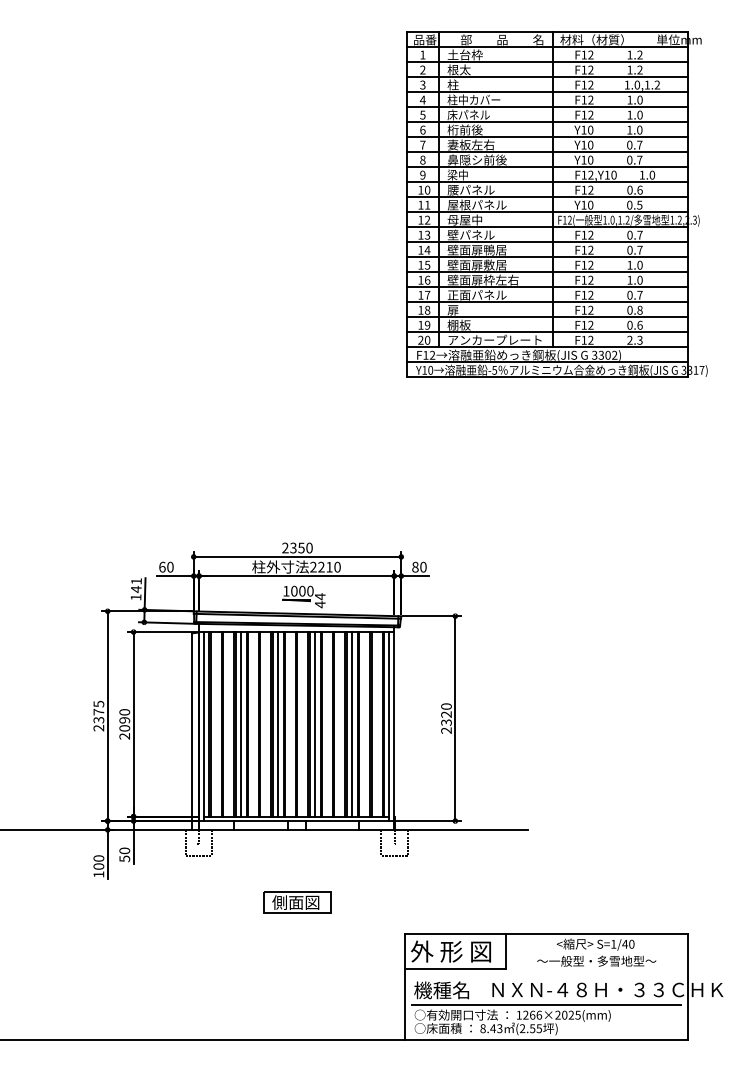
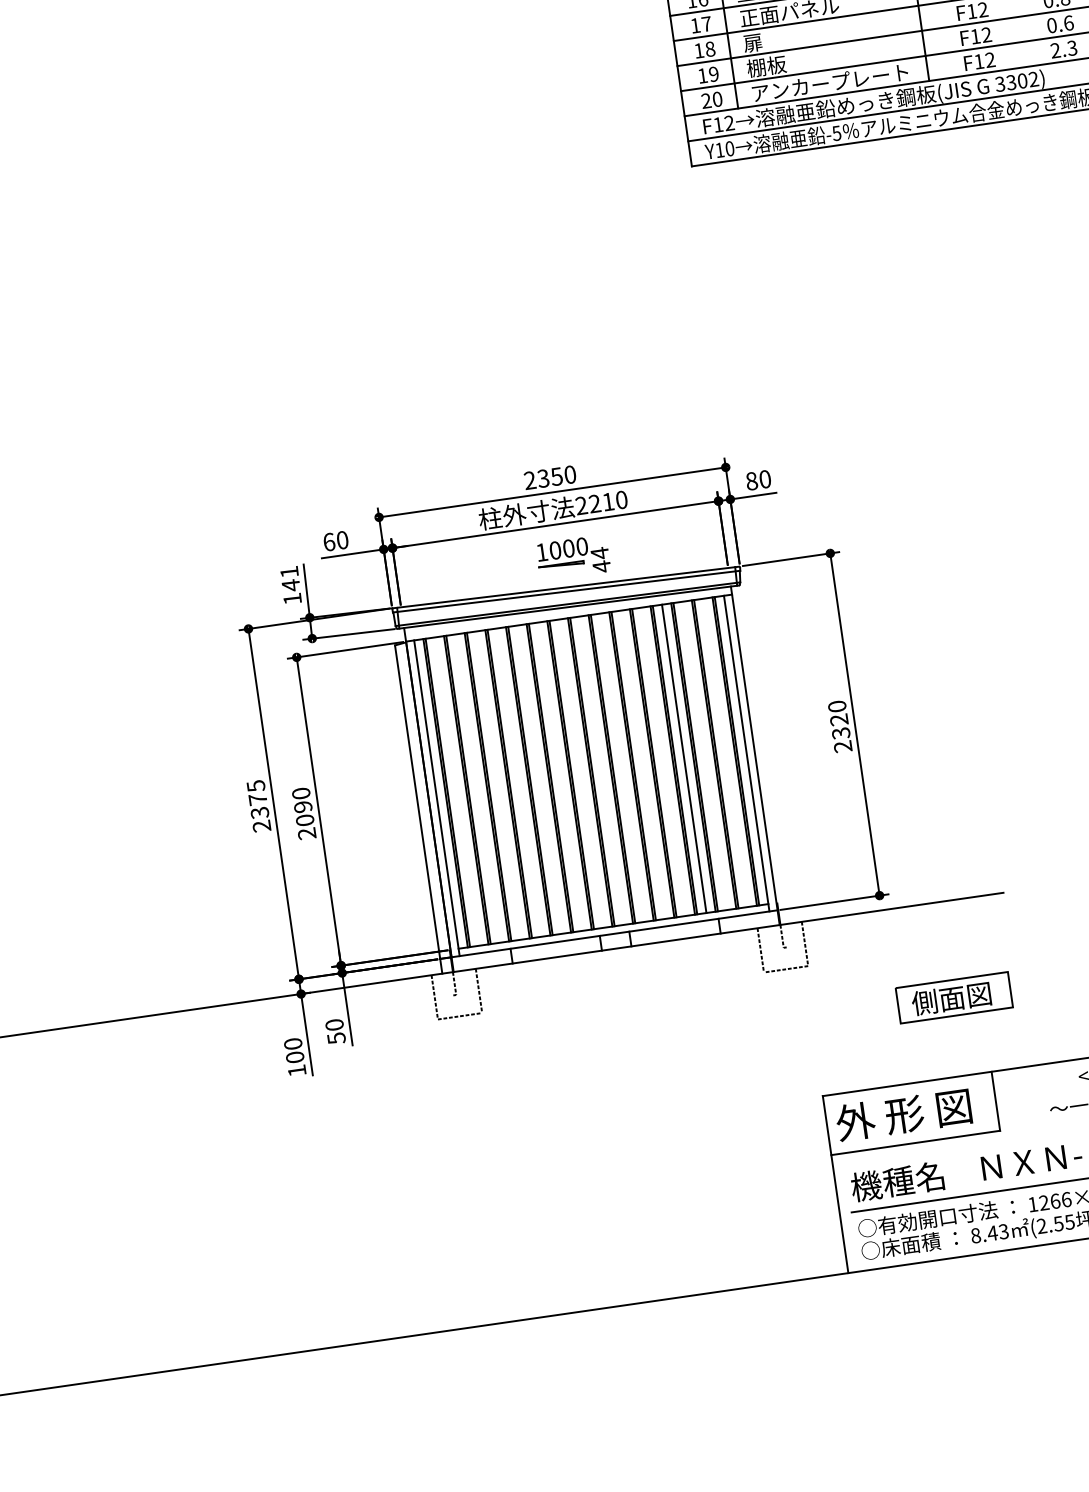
line: (241, 724) -> (499, 785), removed
line: (278, 724) -> (560, 776), removed
line: (315, 724) -> (622, 767), removed
part: (297, 902) -> (954, 998), moved

